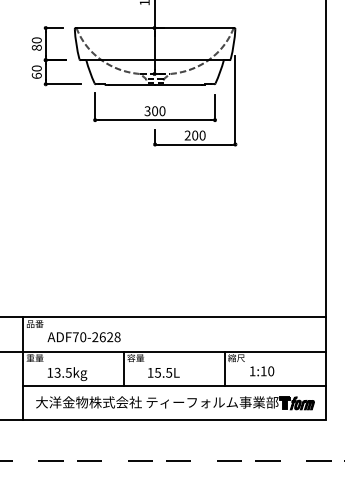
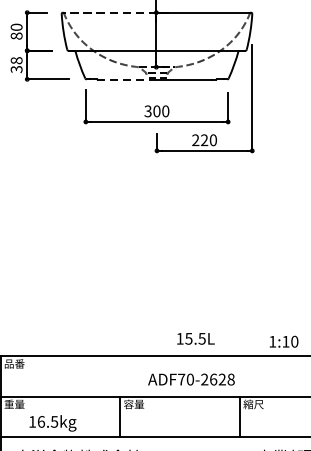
line: (115, 28) -> (110, 13), solid -> dashed
text: (36, 71) -> (16, 64), 60 -> 38
line: (131, 84) -> (128, 79), solid -> dashed
text: (195, 135) -> (204, 140), 200 -> 220
text: (83, 337) -> (190, 379), moved
text: (262, 371) -> (284, 341), moved
text: (57, 372) -> (41, 421), 13.5kg -> 16.5kg
text: (163, 372) -> (195, 338), moved

